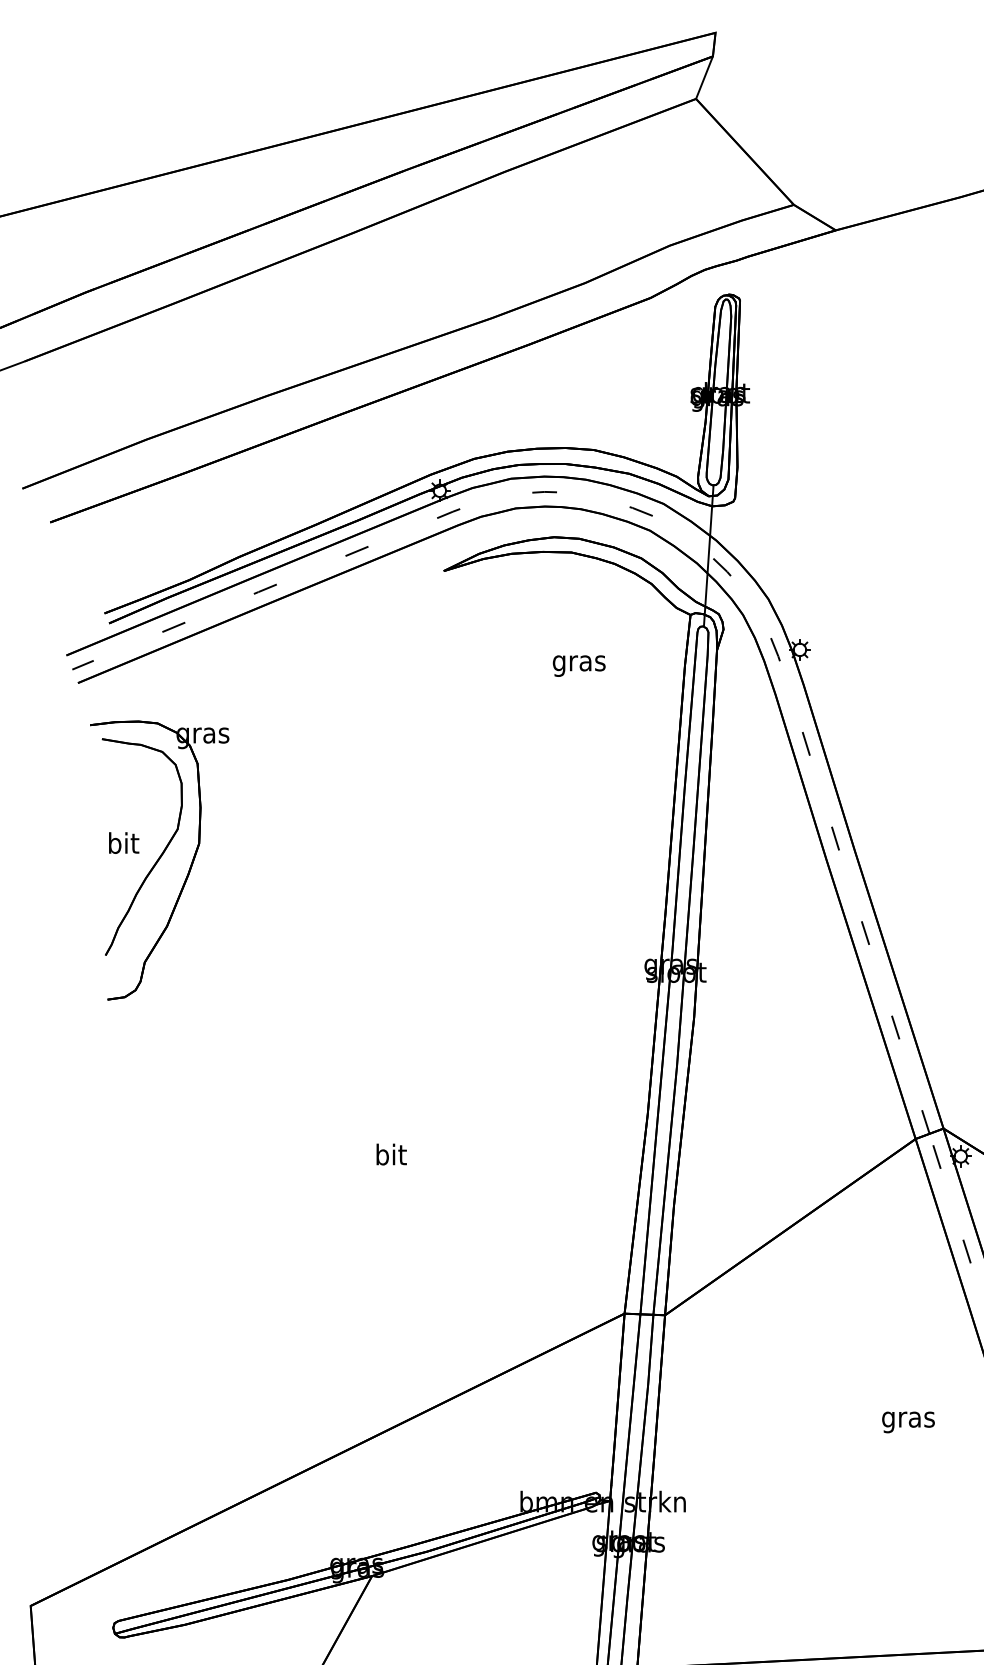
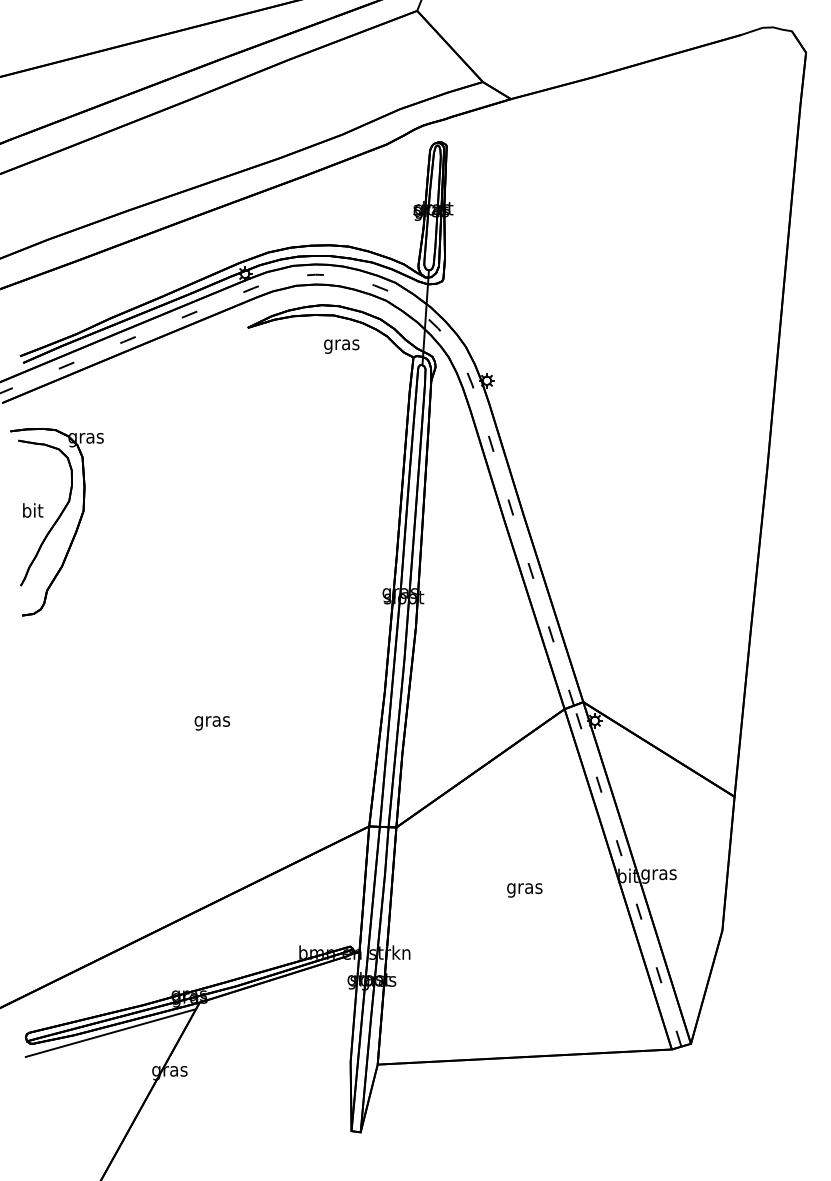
text: (578, 665) -> (341, 346), moved
text: (389, 1157) -> (211, 721), bit -> gras
text: (908, 1422) -> (524, 890), moved
line: (239, 1620) -> (110, 1032), added

